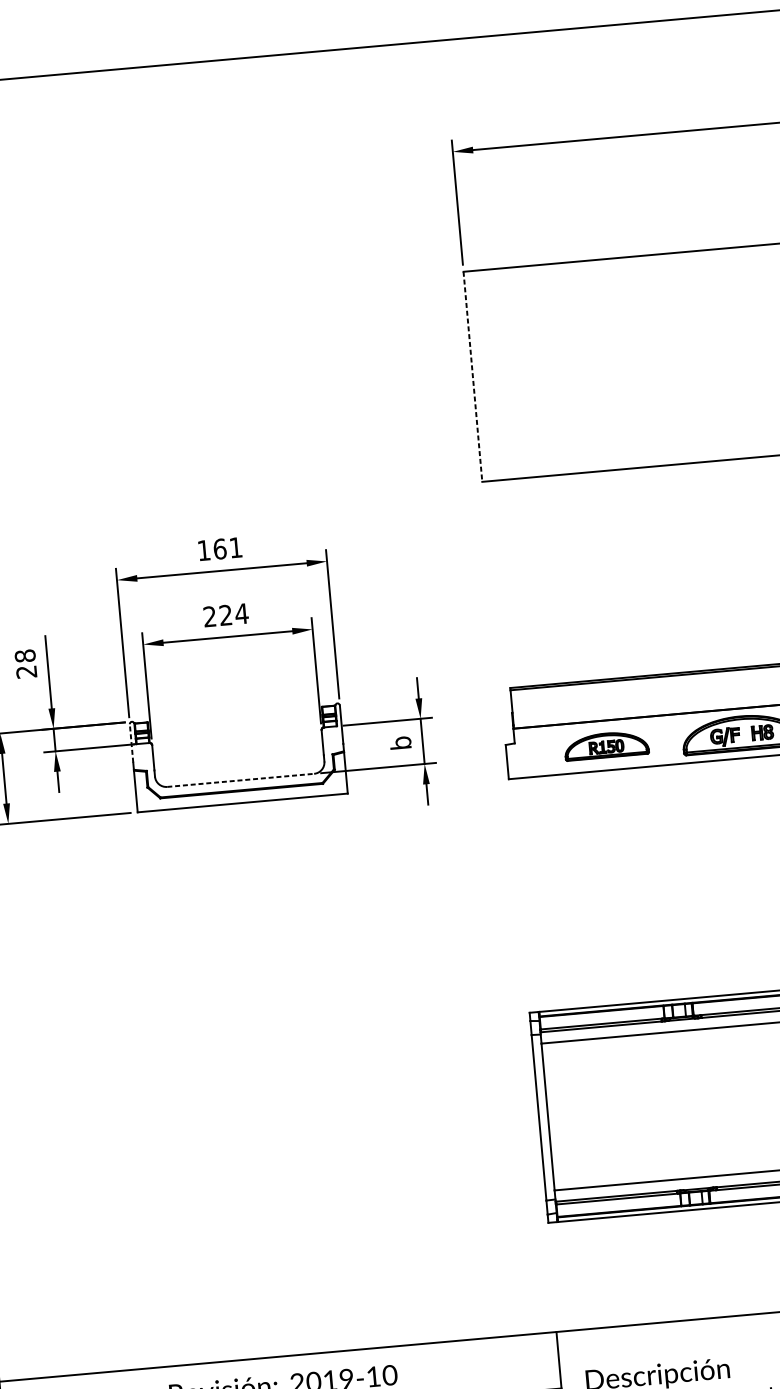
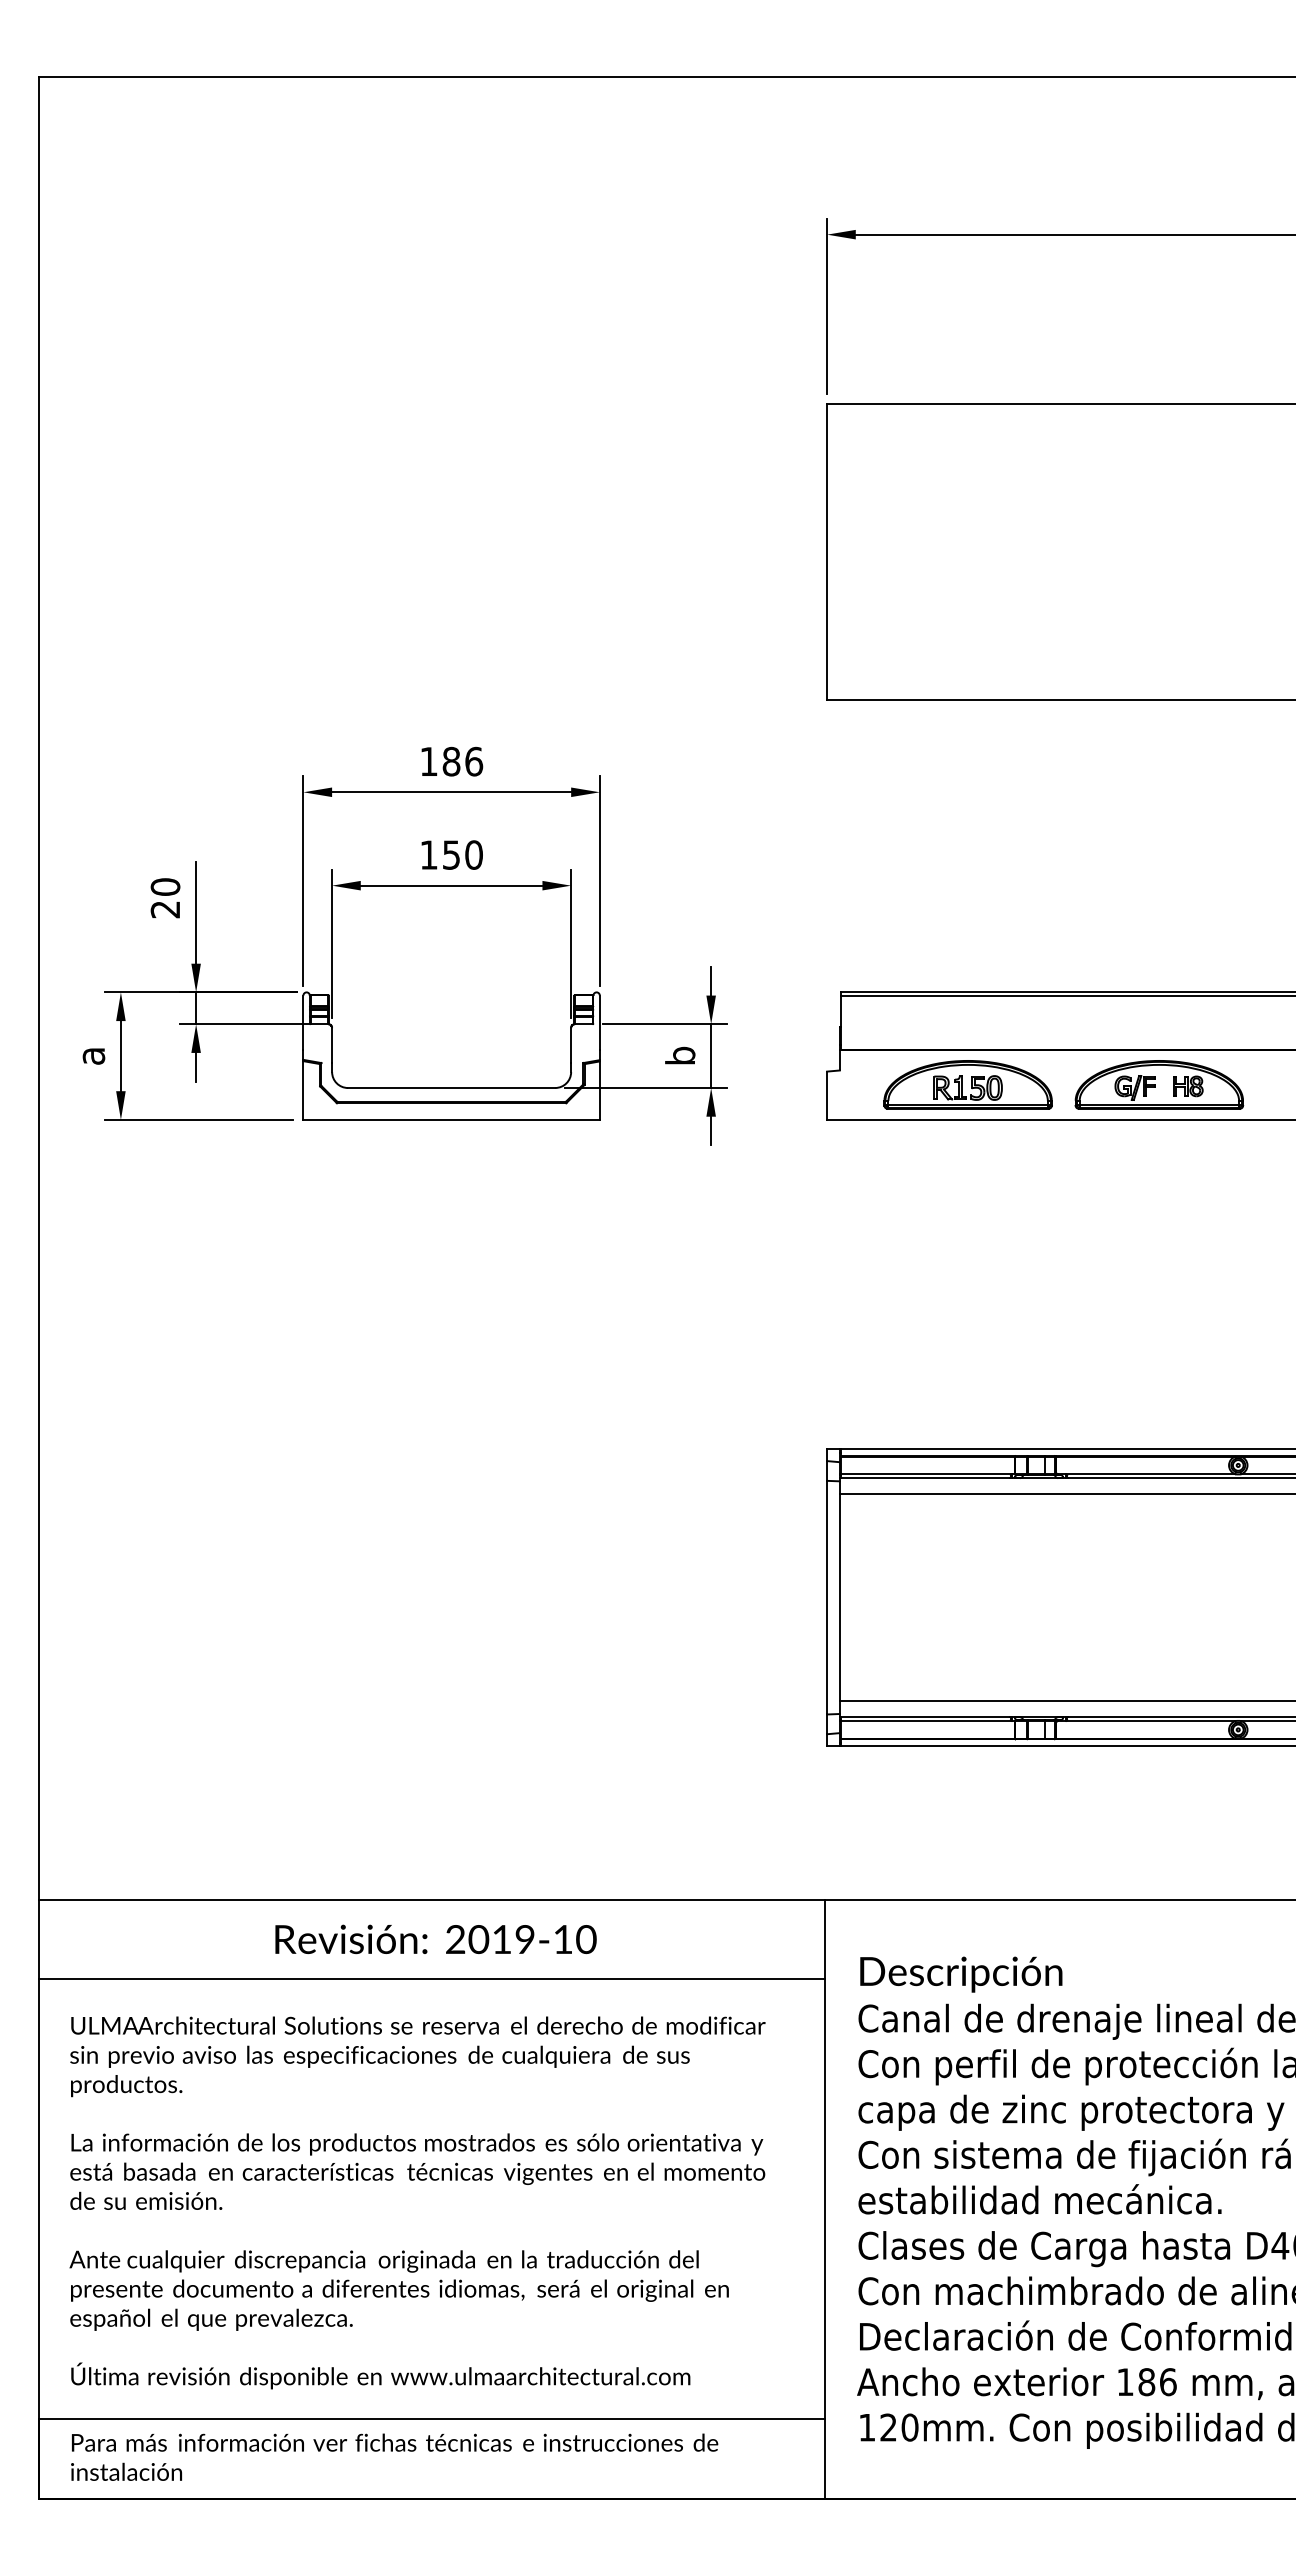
line: (473, 377) -> (827, 552), dashed -> solid
text: (227, 548) -> (462, 761), 161 -> 186
text: (225, 614) -> (451, 854), 224 -> 150
text: (25, 655) -> (165, 886), 28 -> 20
line: (131, 743) -> (303, 1022), dashed -> solid
part: (606, 745) -> (967, 1084), size x1.43
line: (240, 780) -> (451, 1088), dashed -> solid

